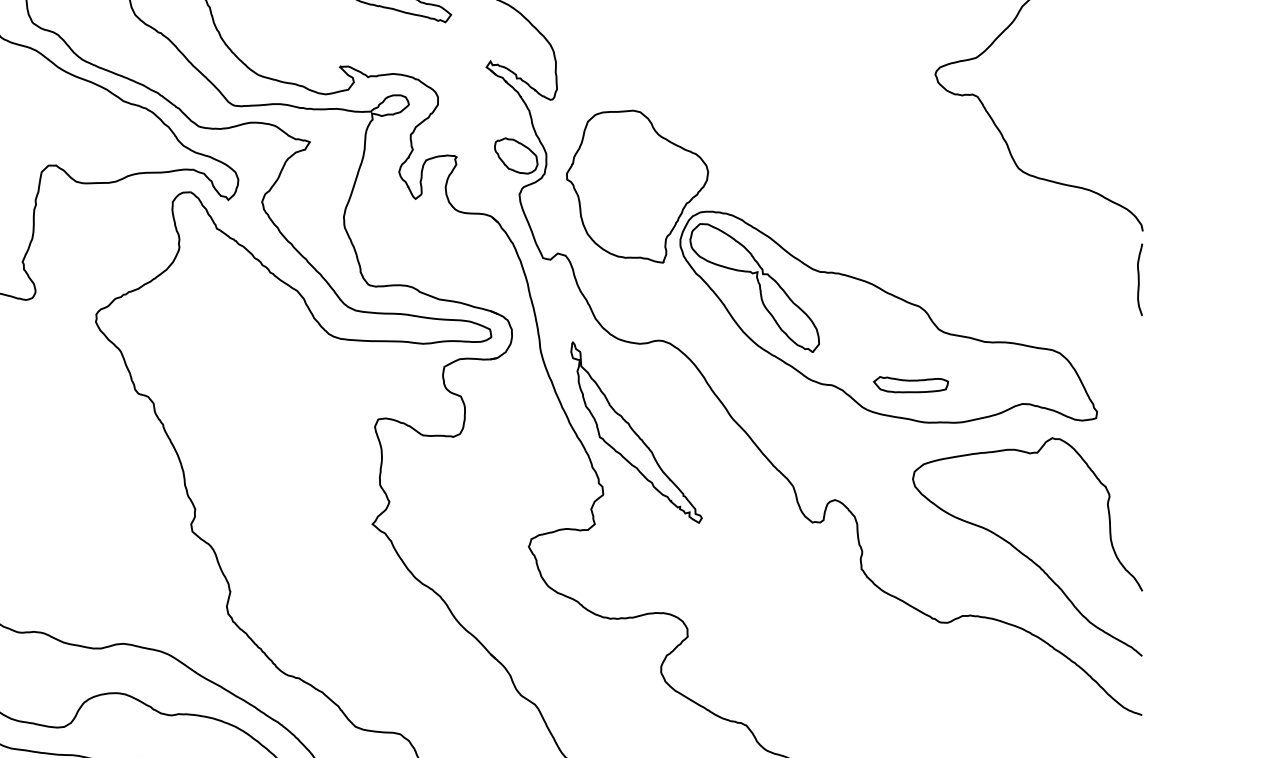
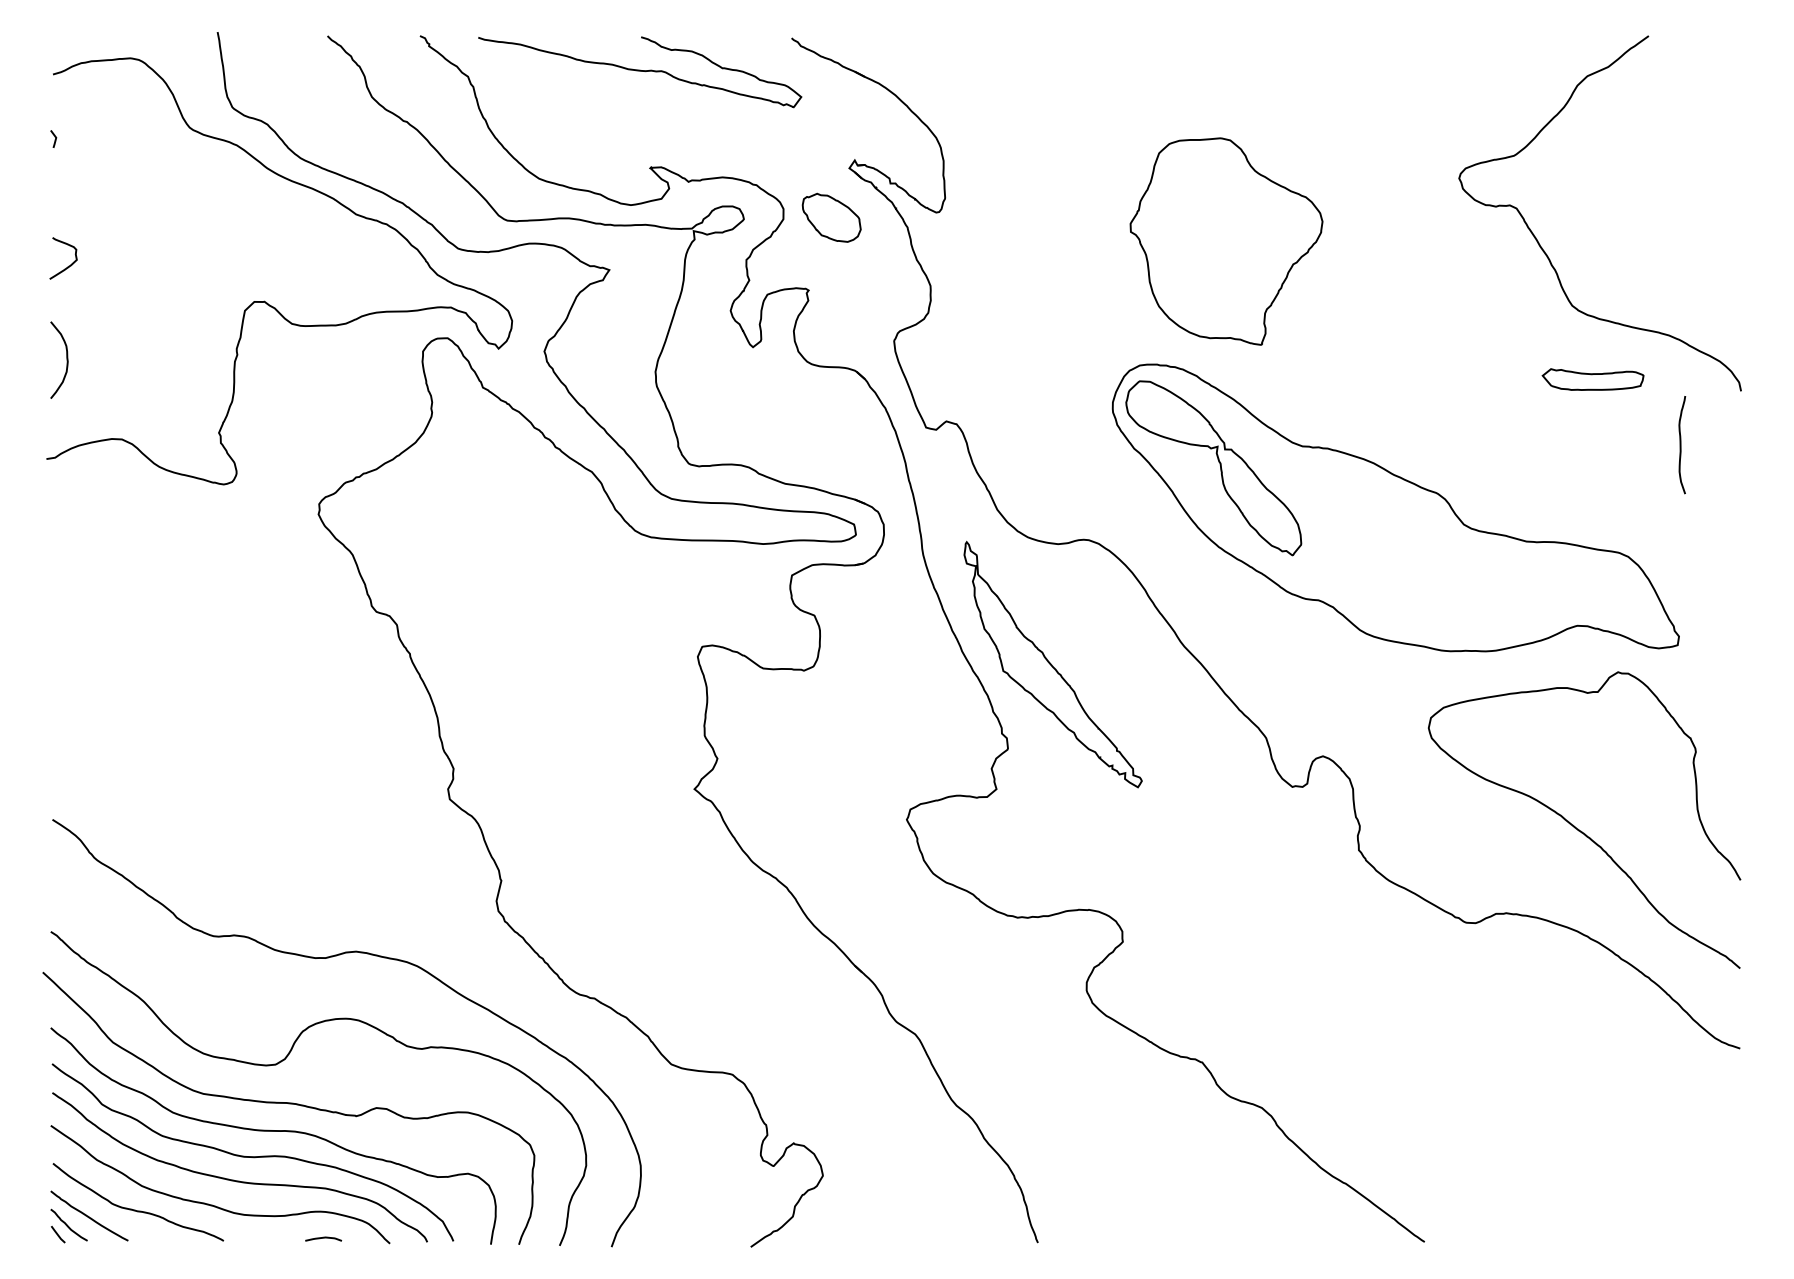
part: (516, 155) -> (831, 217), moved
part: (637, 186) -> (1226, 241), moved
curve: (1139, 280) -> (1681, 445), moved
part: (910, 384) -> (1592, 379), moved

